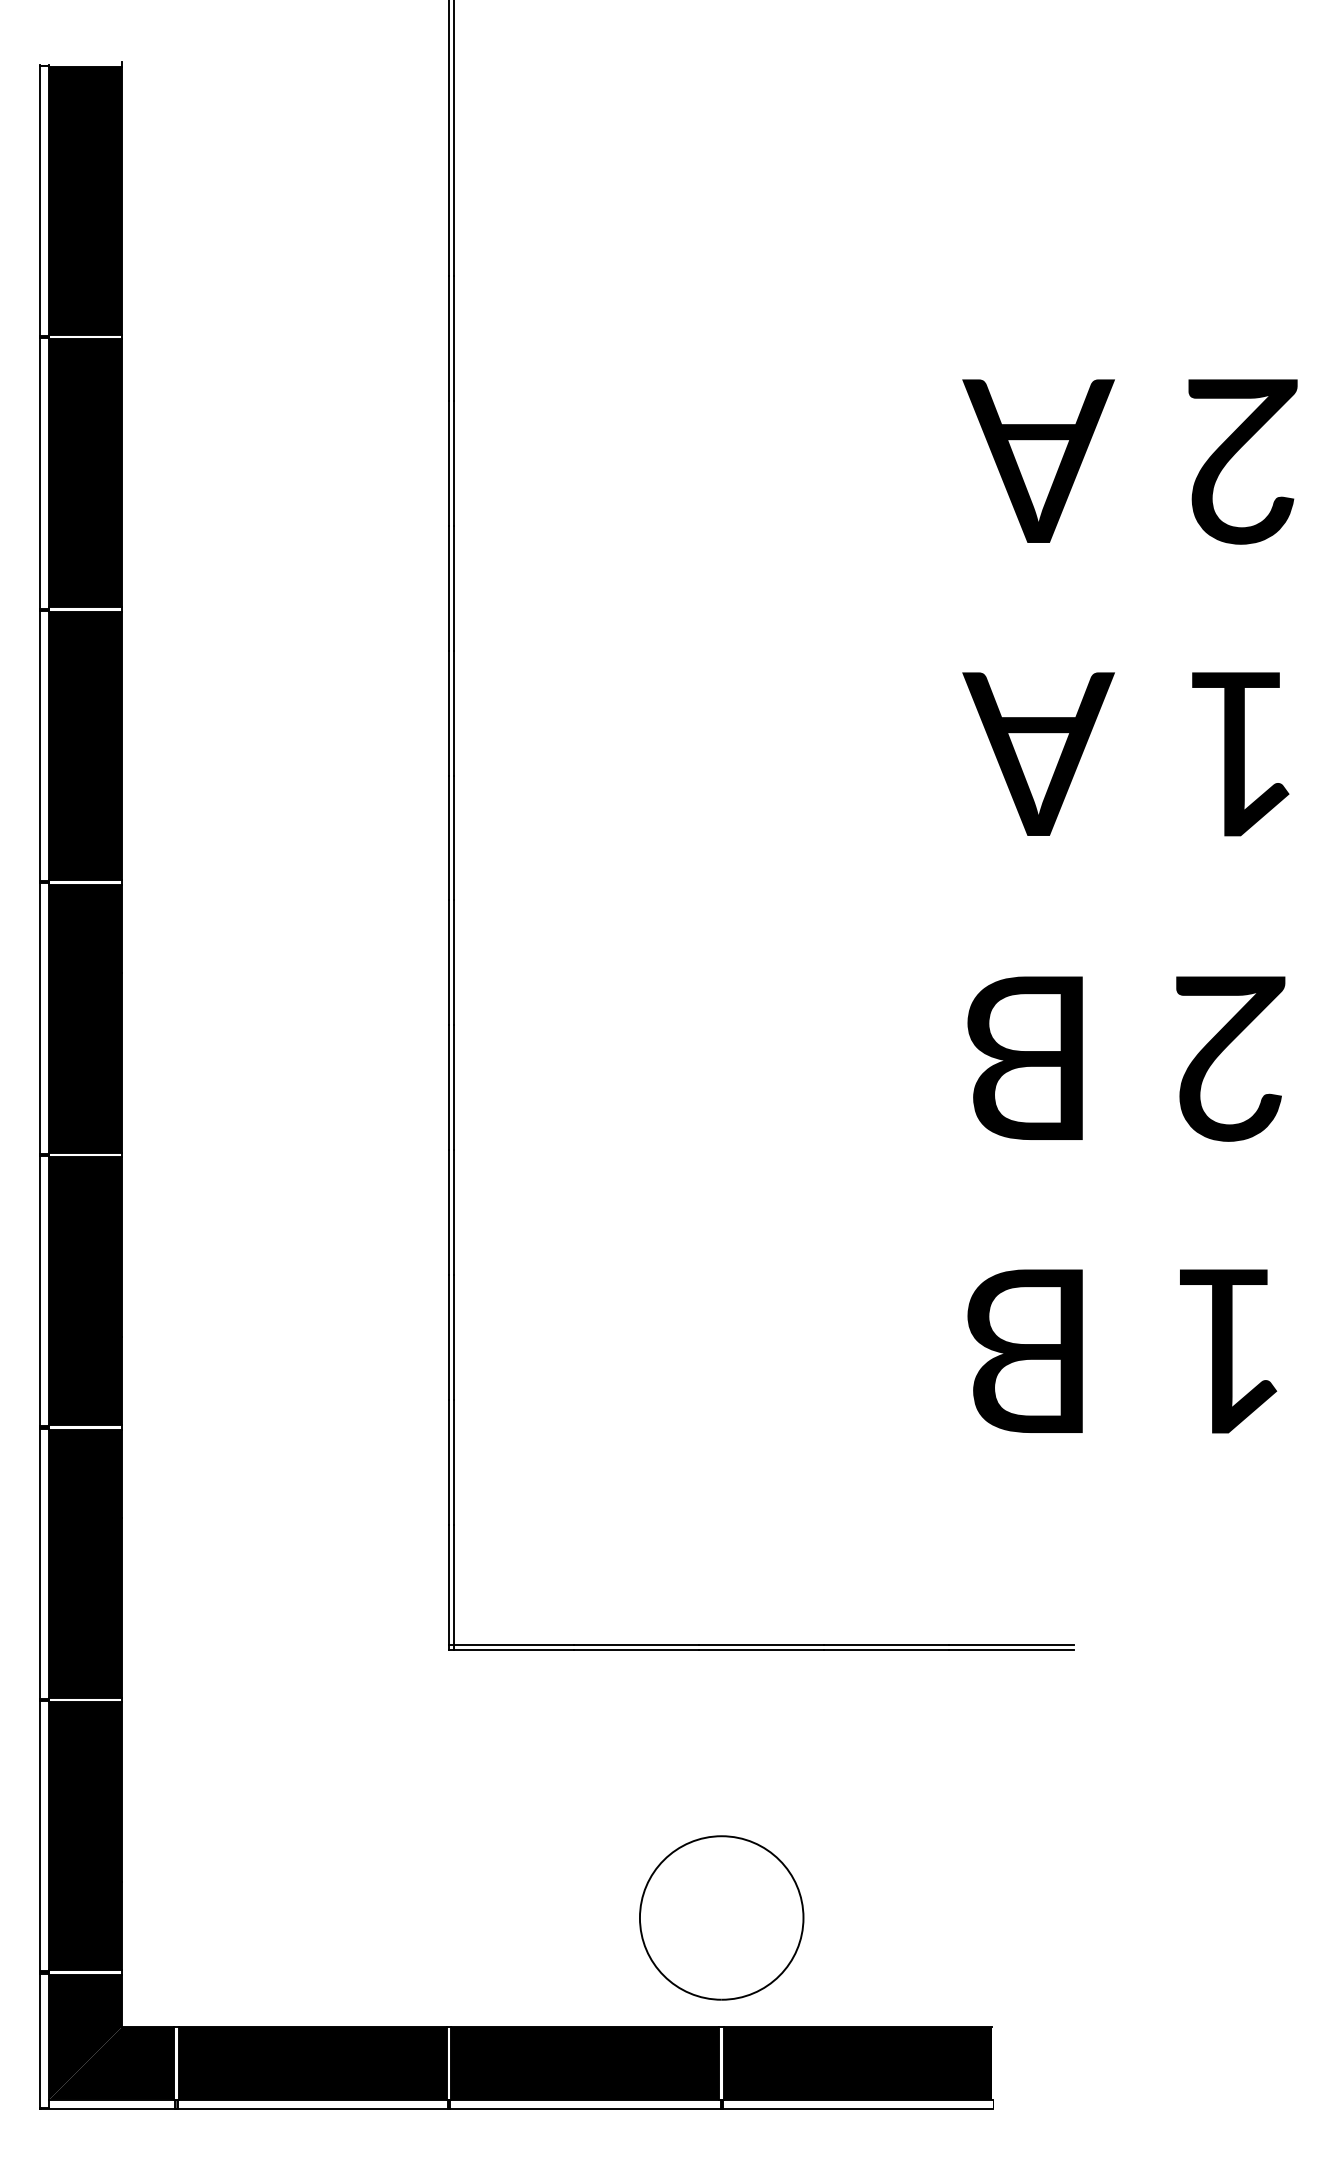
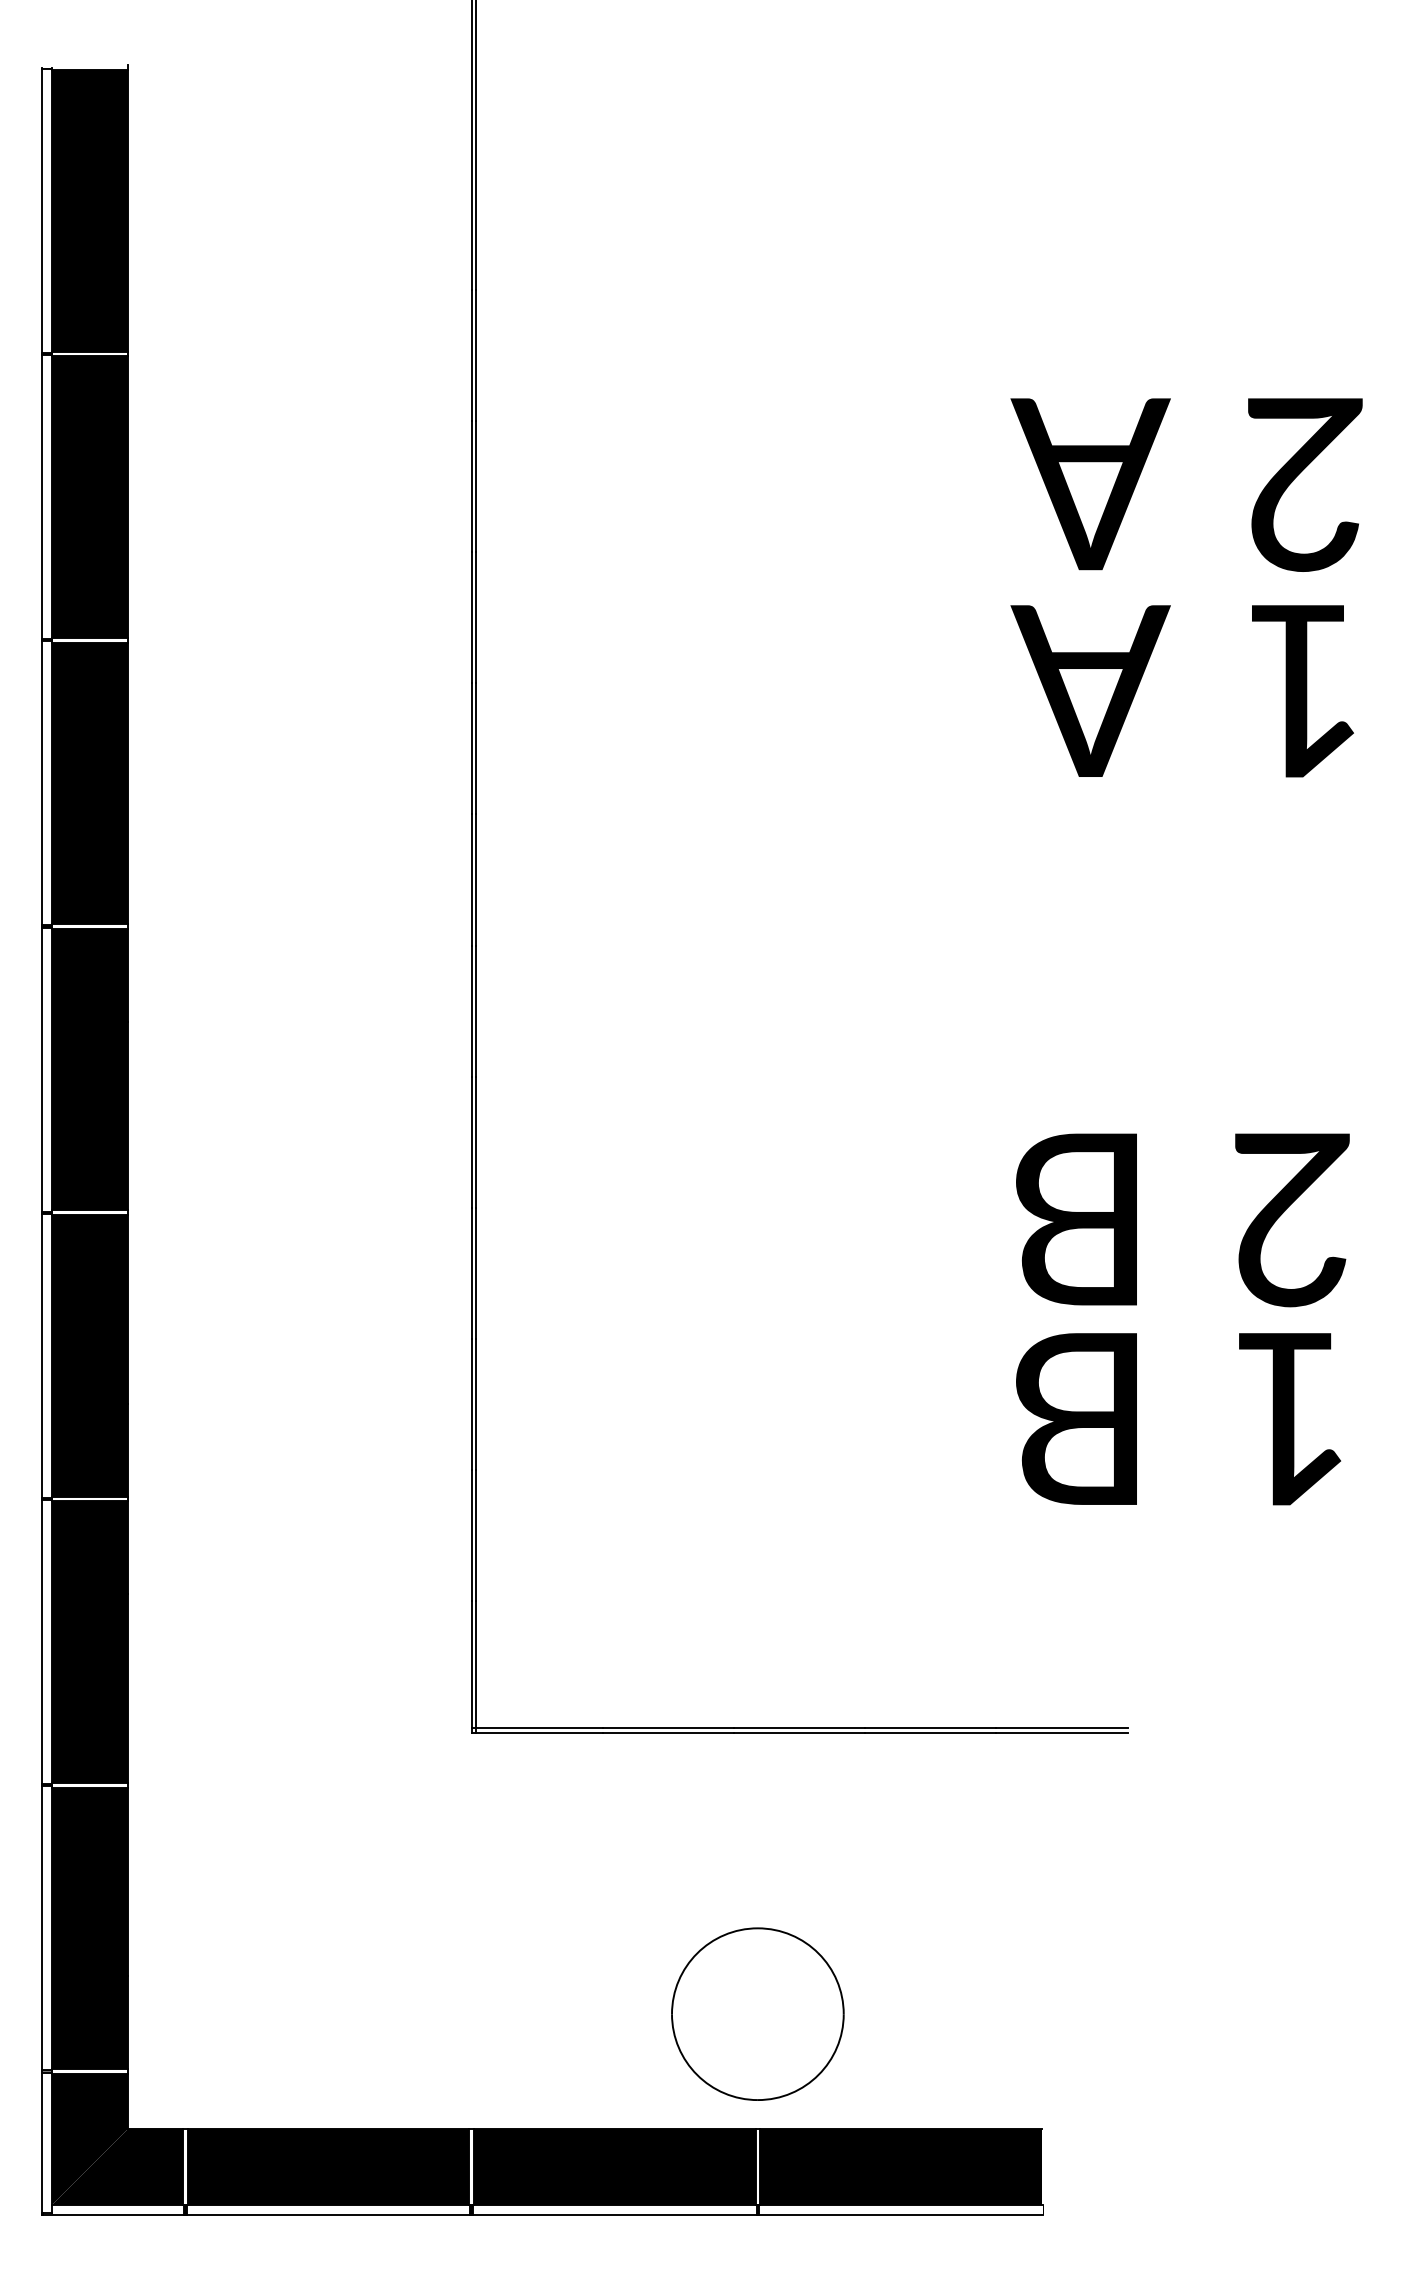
text: (1125, 754) -> (1181, 691), moved
text: (1126, 1058) -> (1182, 1219), moved

